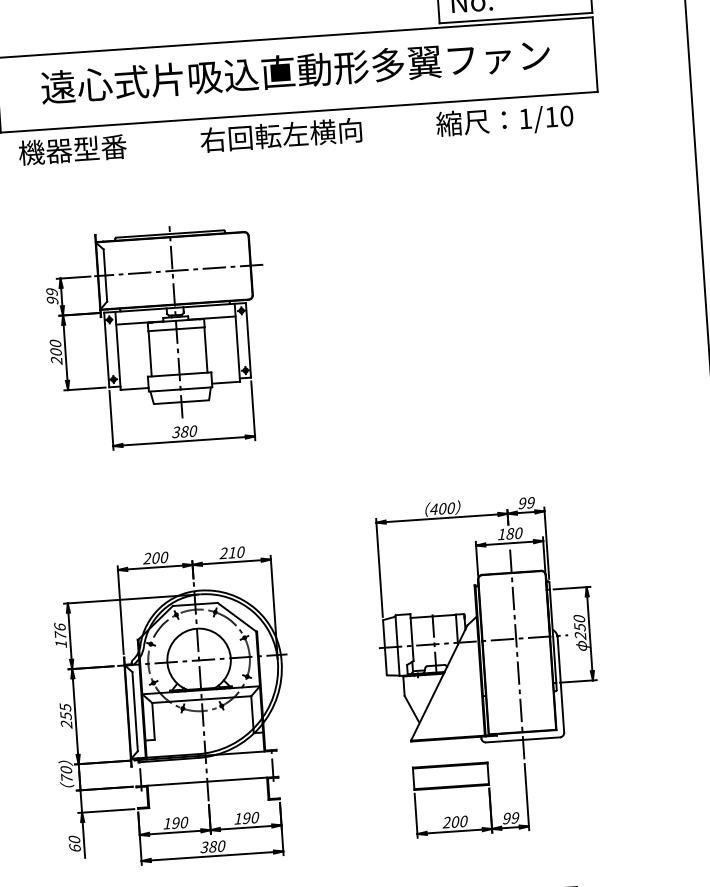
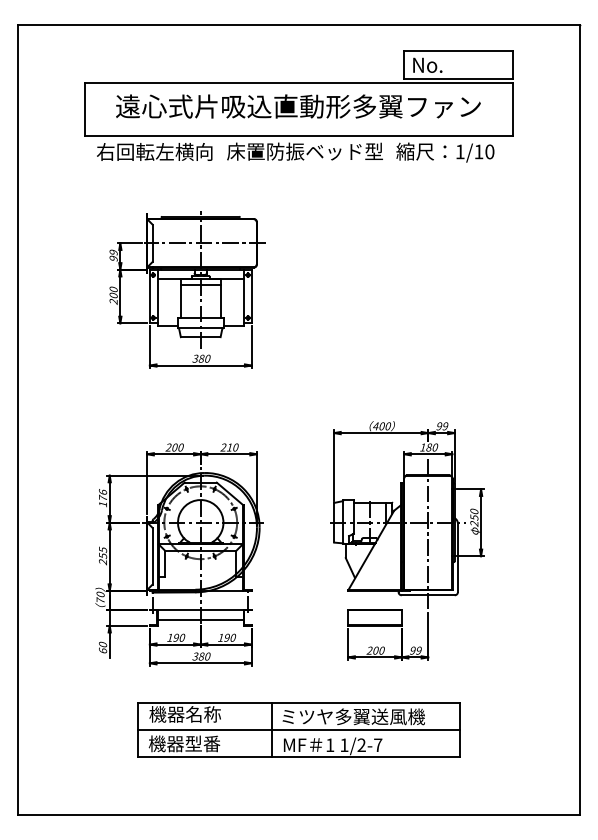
text: (308, 133) -> (304, 151), 右回転左横向 -> 床置防振ベッド型
text: (99, 147) -> (154, 151), 機器型番 -> 右回転左横向
line: (208, 796) -> (200, 620), added

